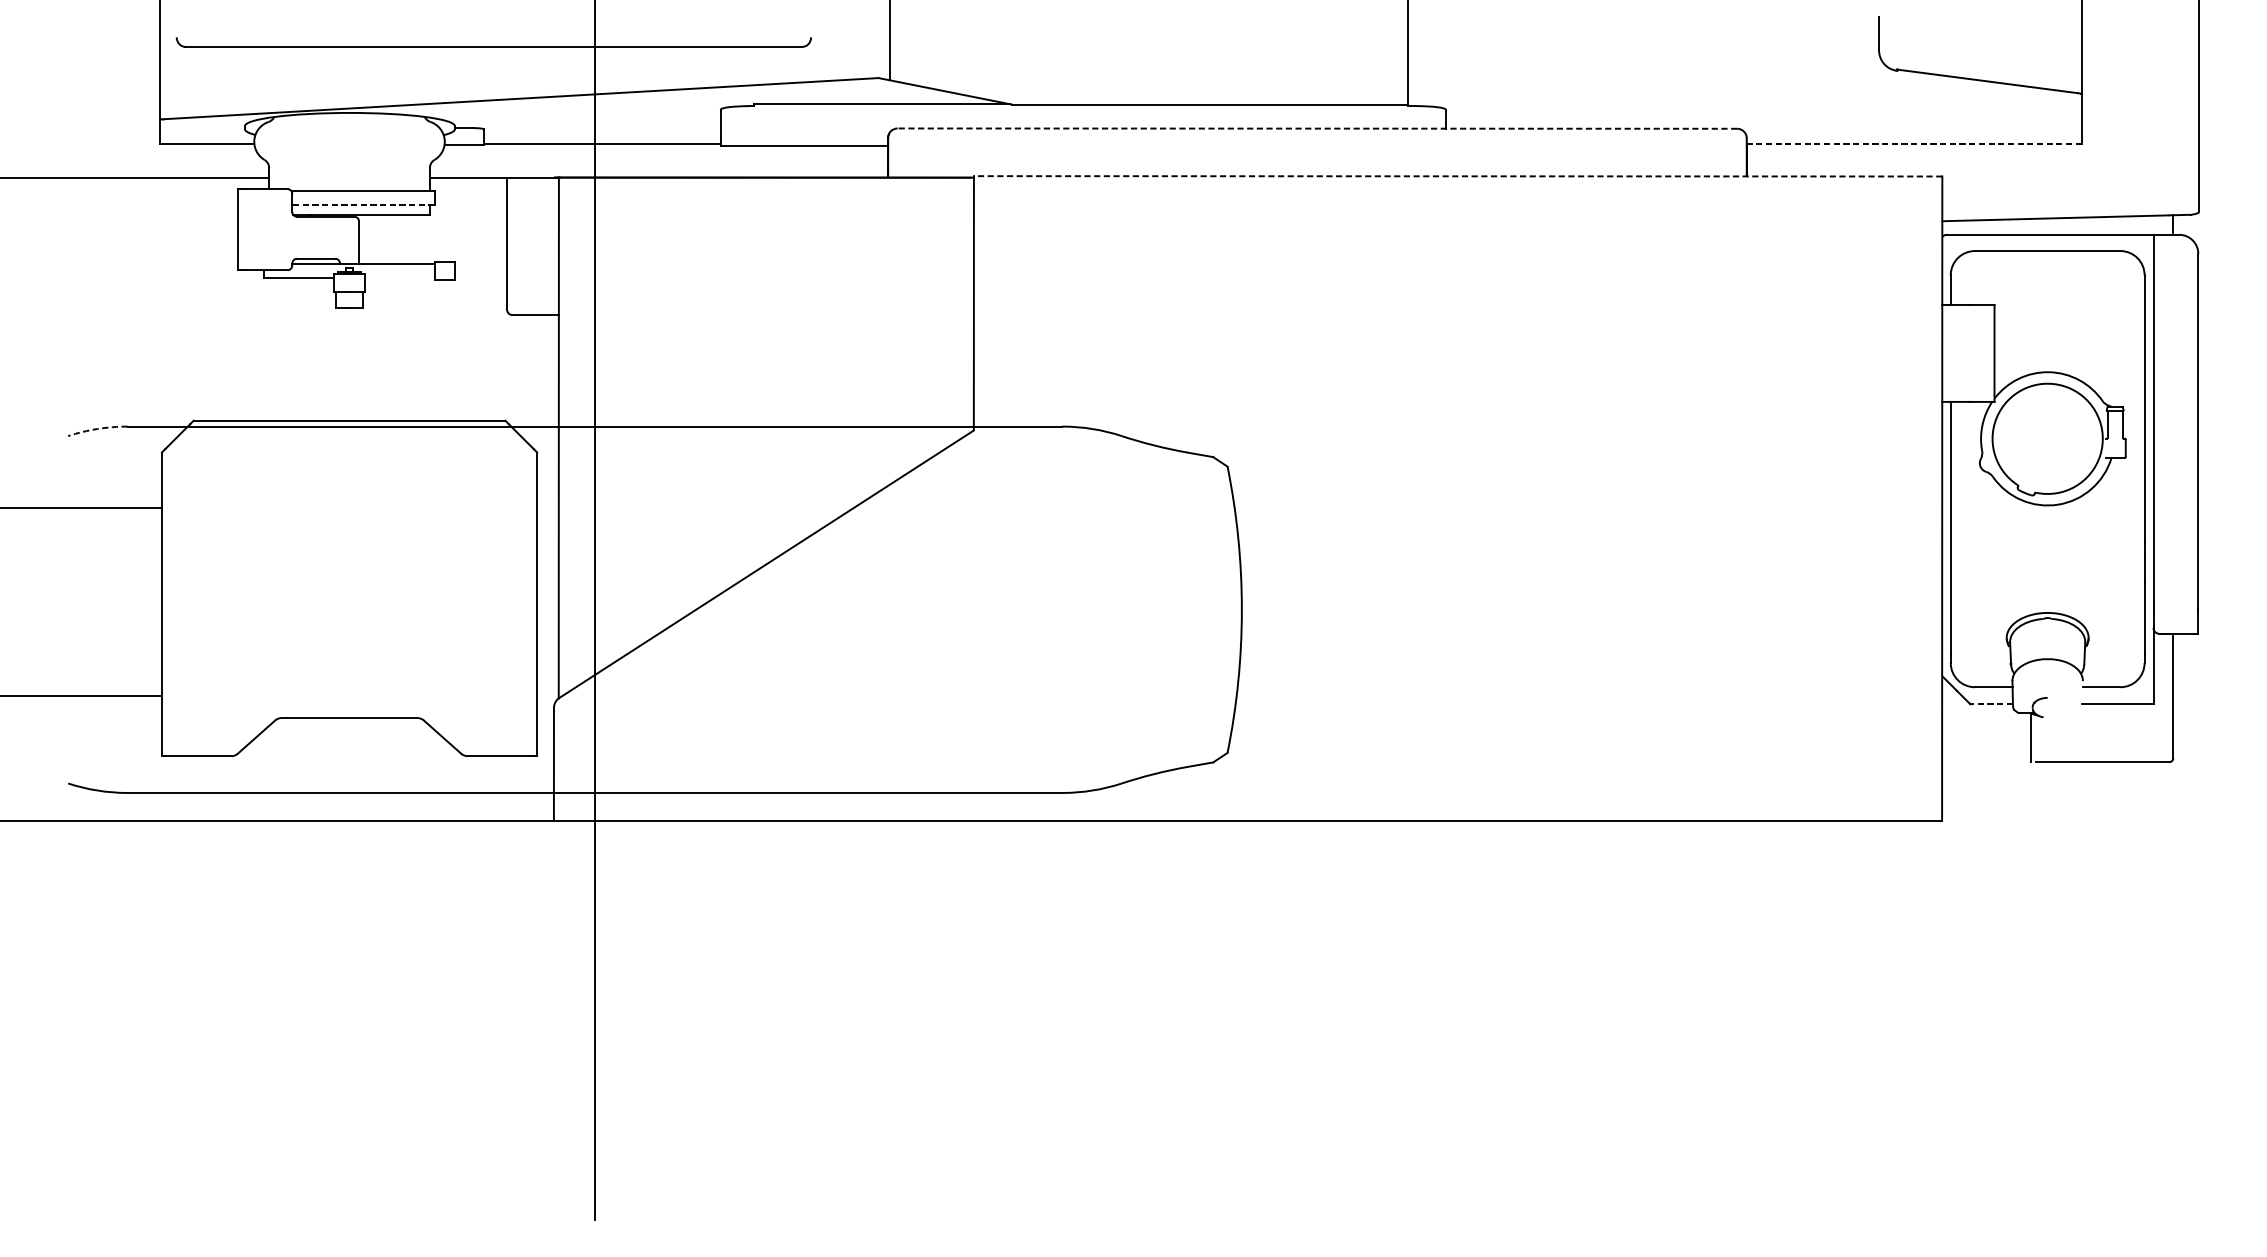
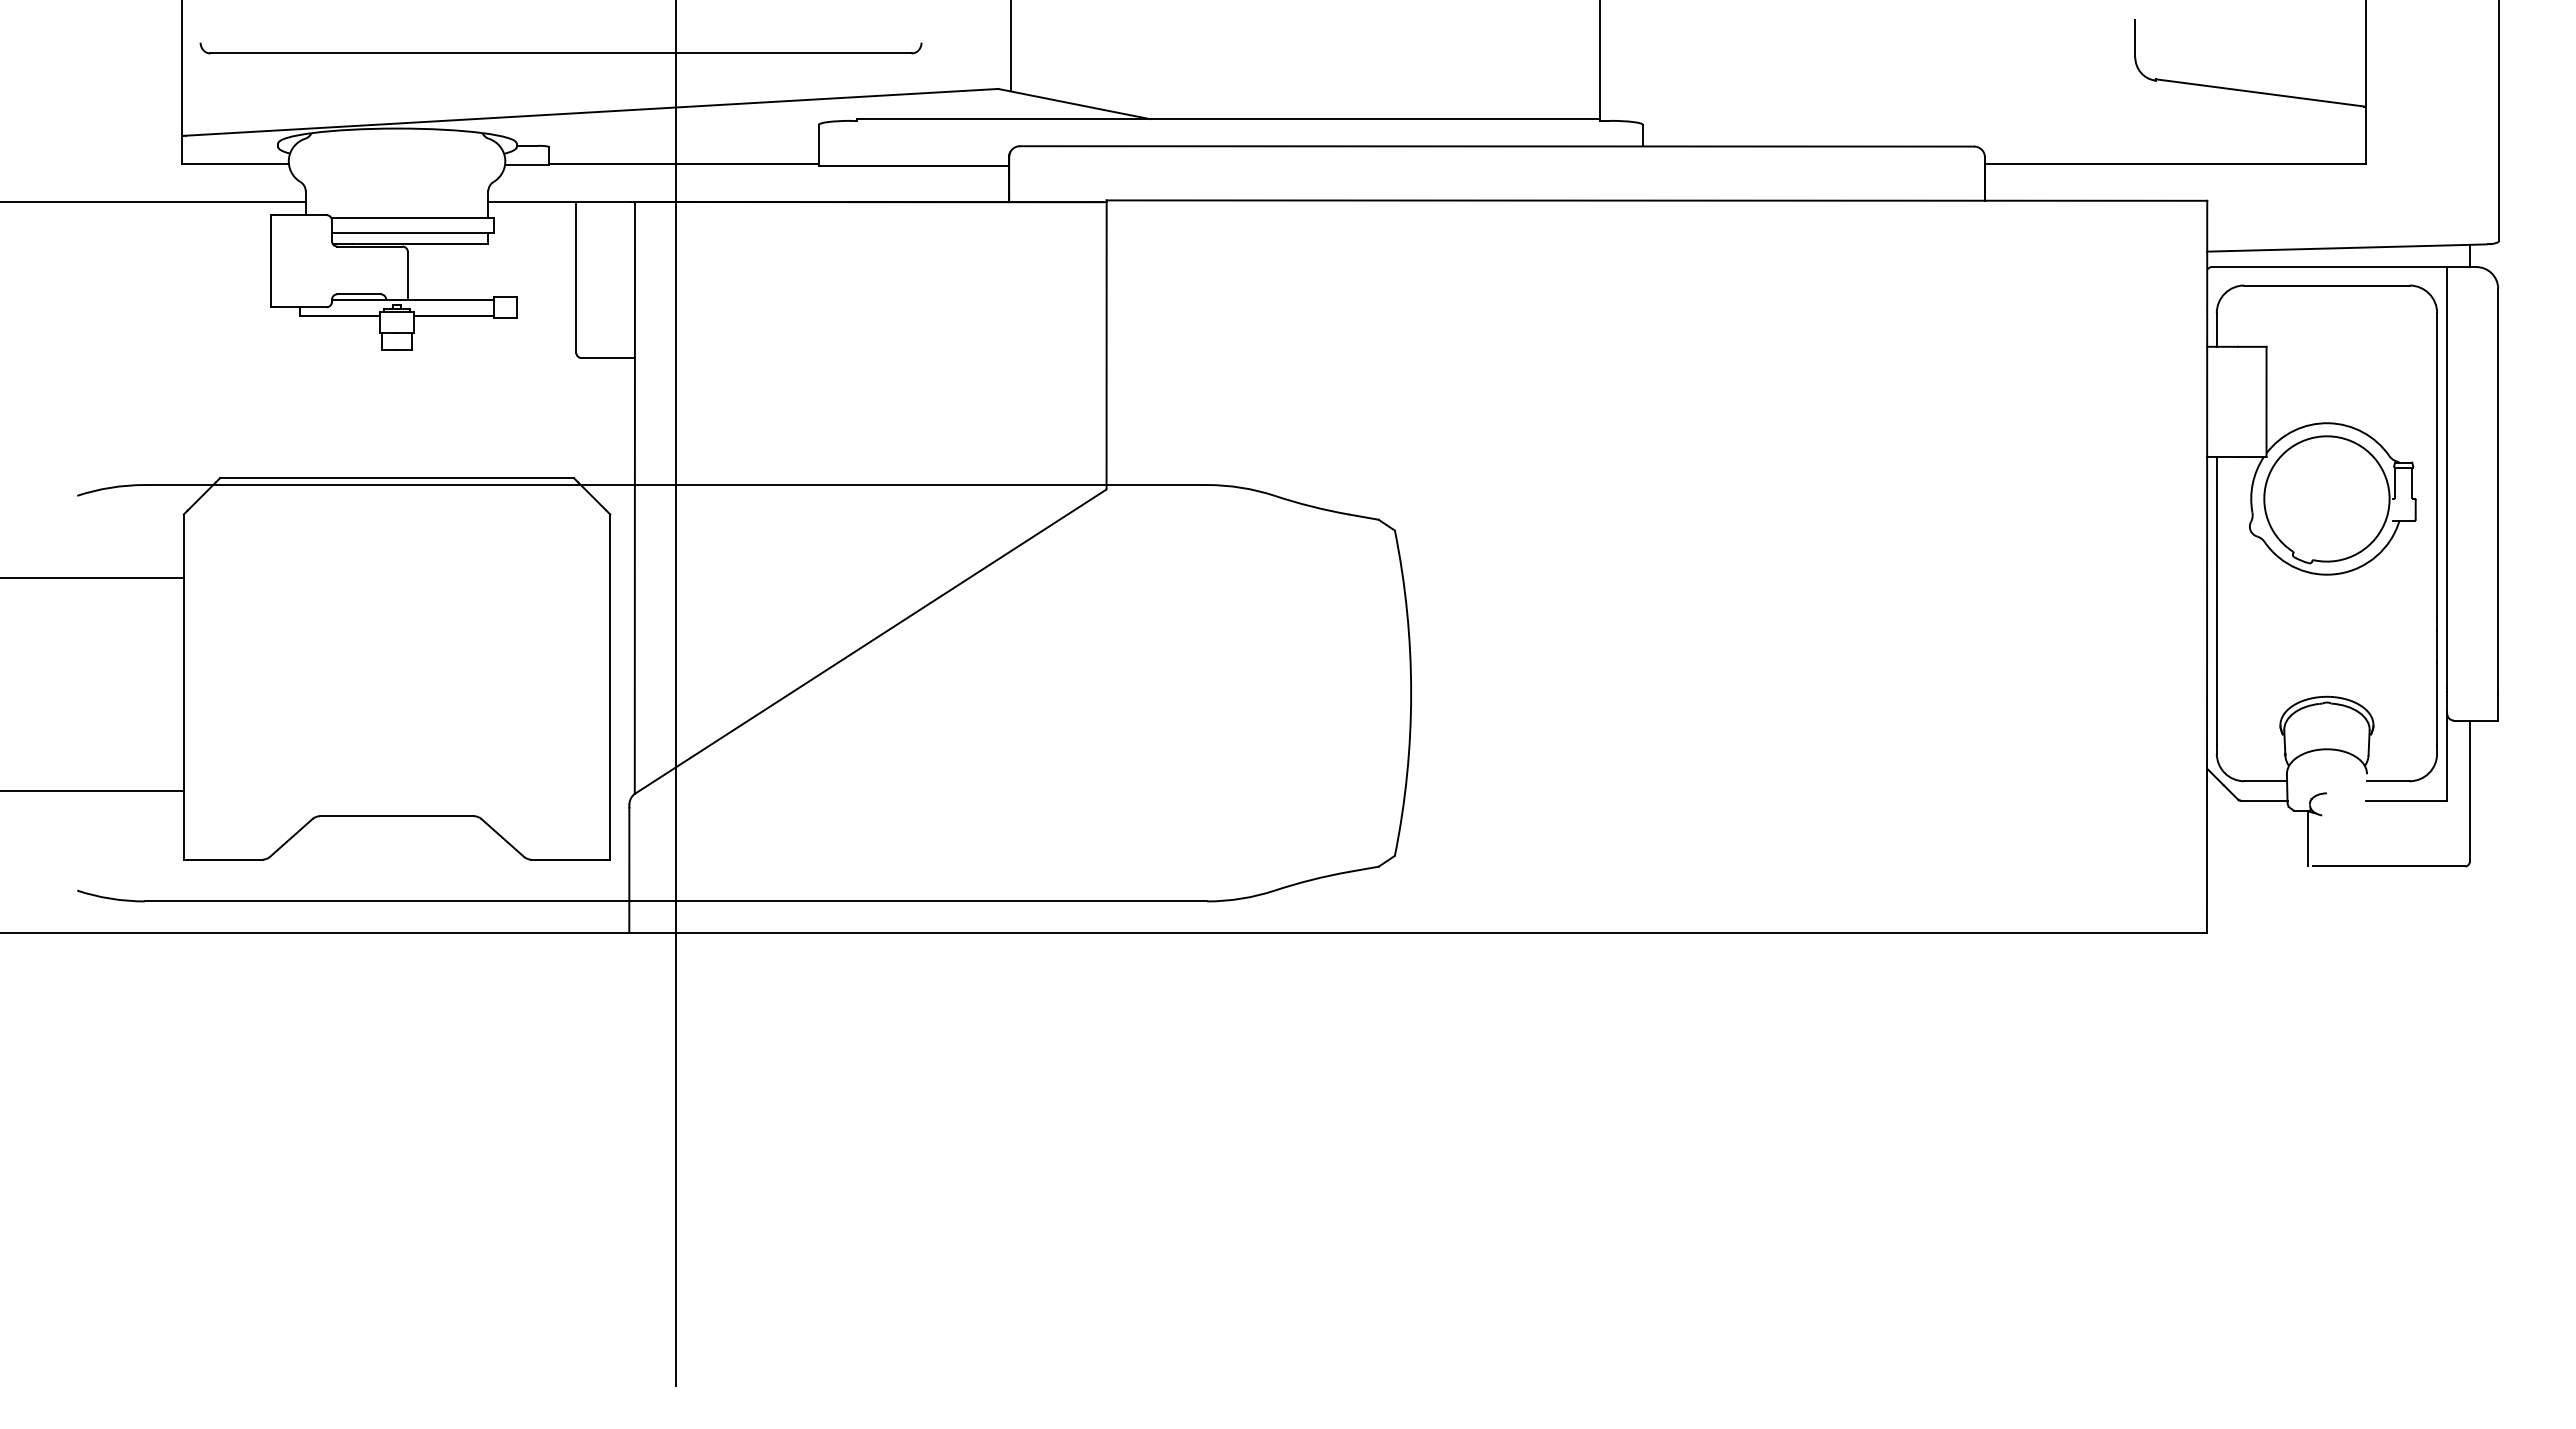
line: (1316, 128) -> (1496, 146), dashed -> solid
line: (1913, 144) -> (2174, 164), dashed -> solid
line: (1457, 176) -> (1656, 200), dashed -> solid
line: (363, 205) -> (412, 233), dashed -> solid
line: (399, 277) -> (453, 315), added
arc: (97, 428) -> (110, 487), dashed -> solid
line: (1991, 704) -> (2263, 800), dashed -> solid

